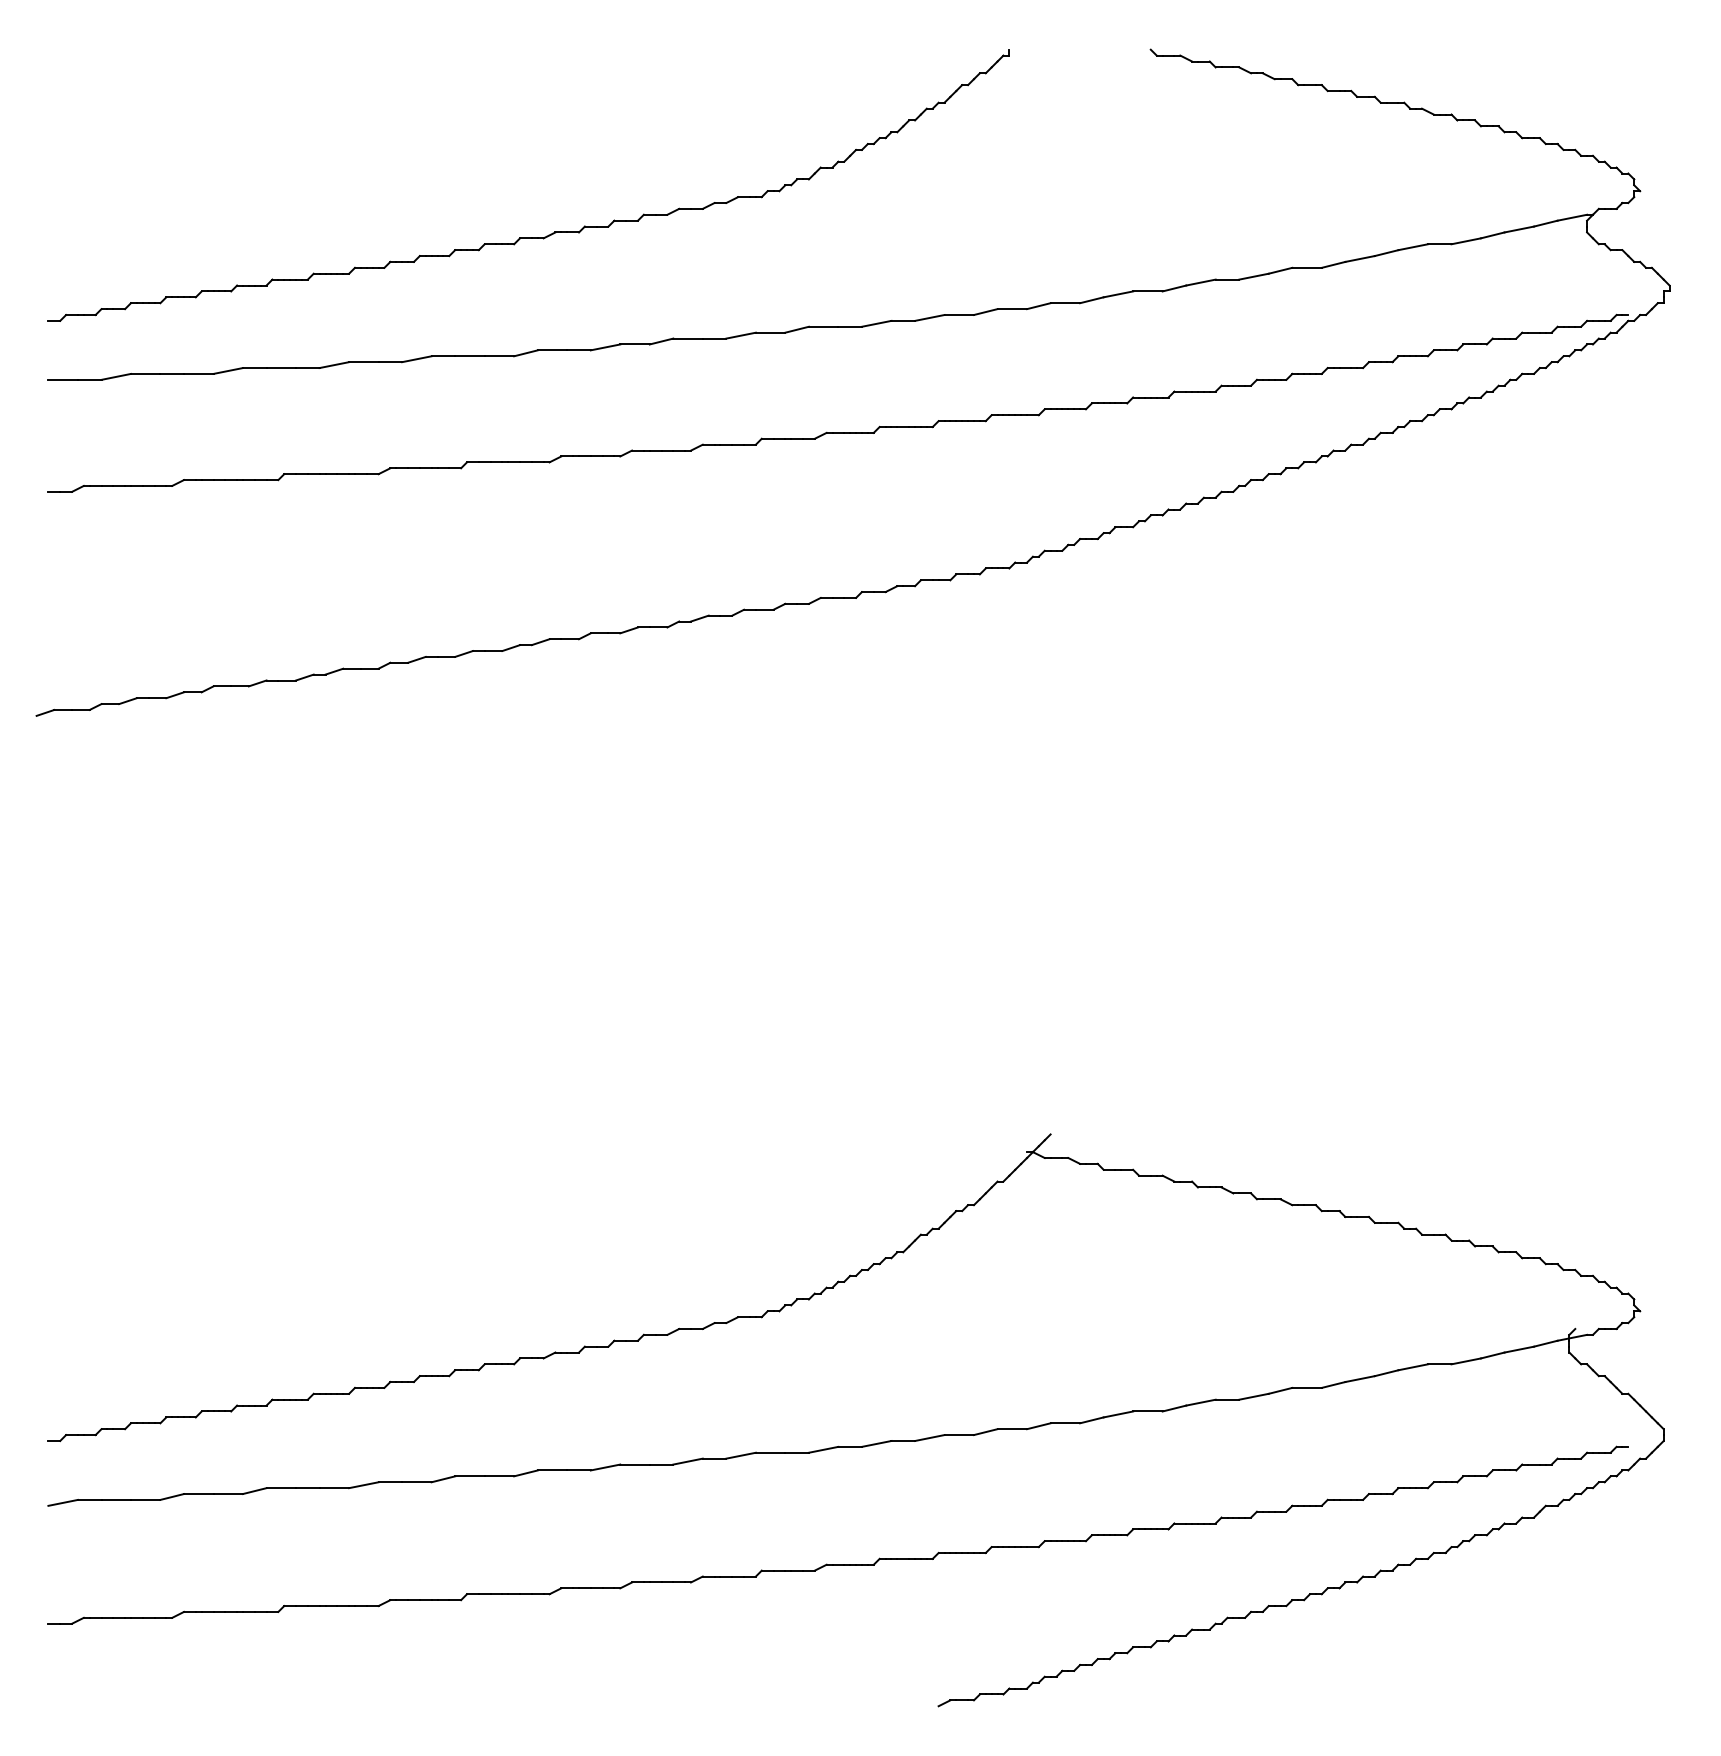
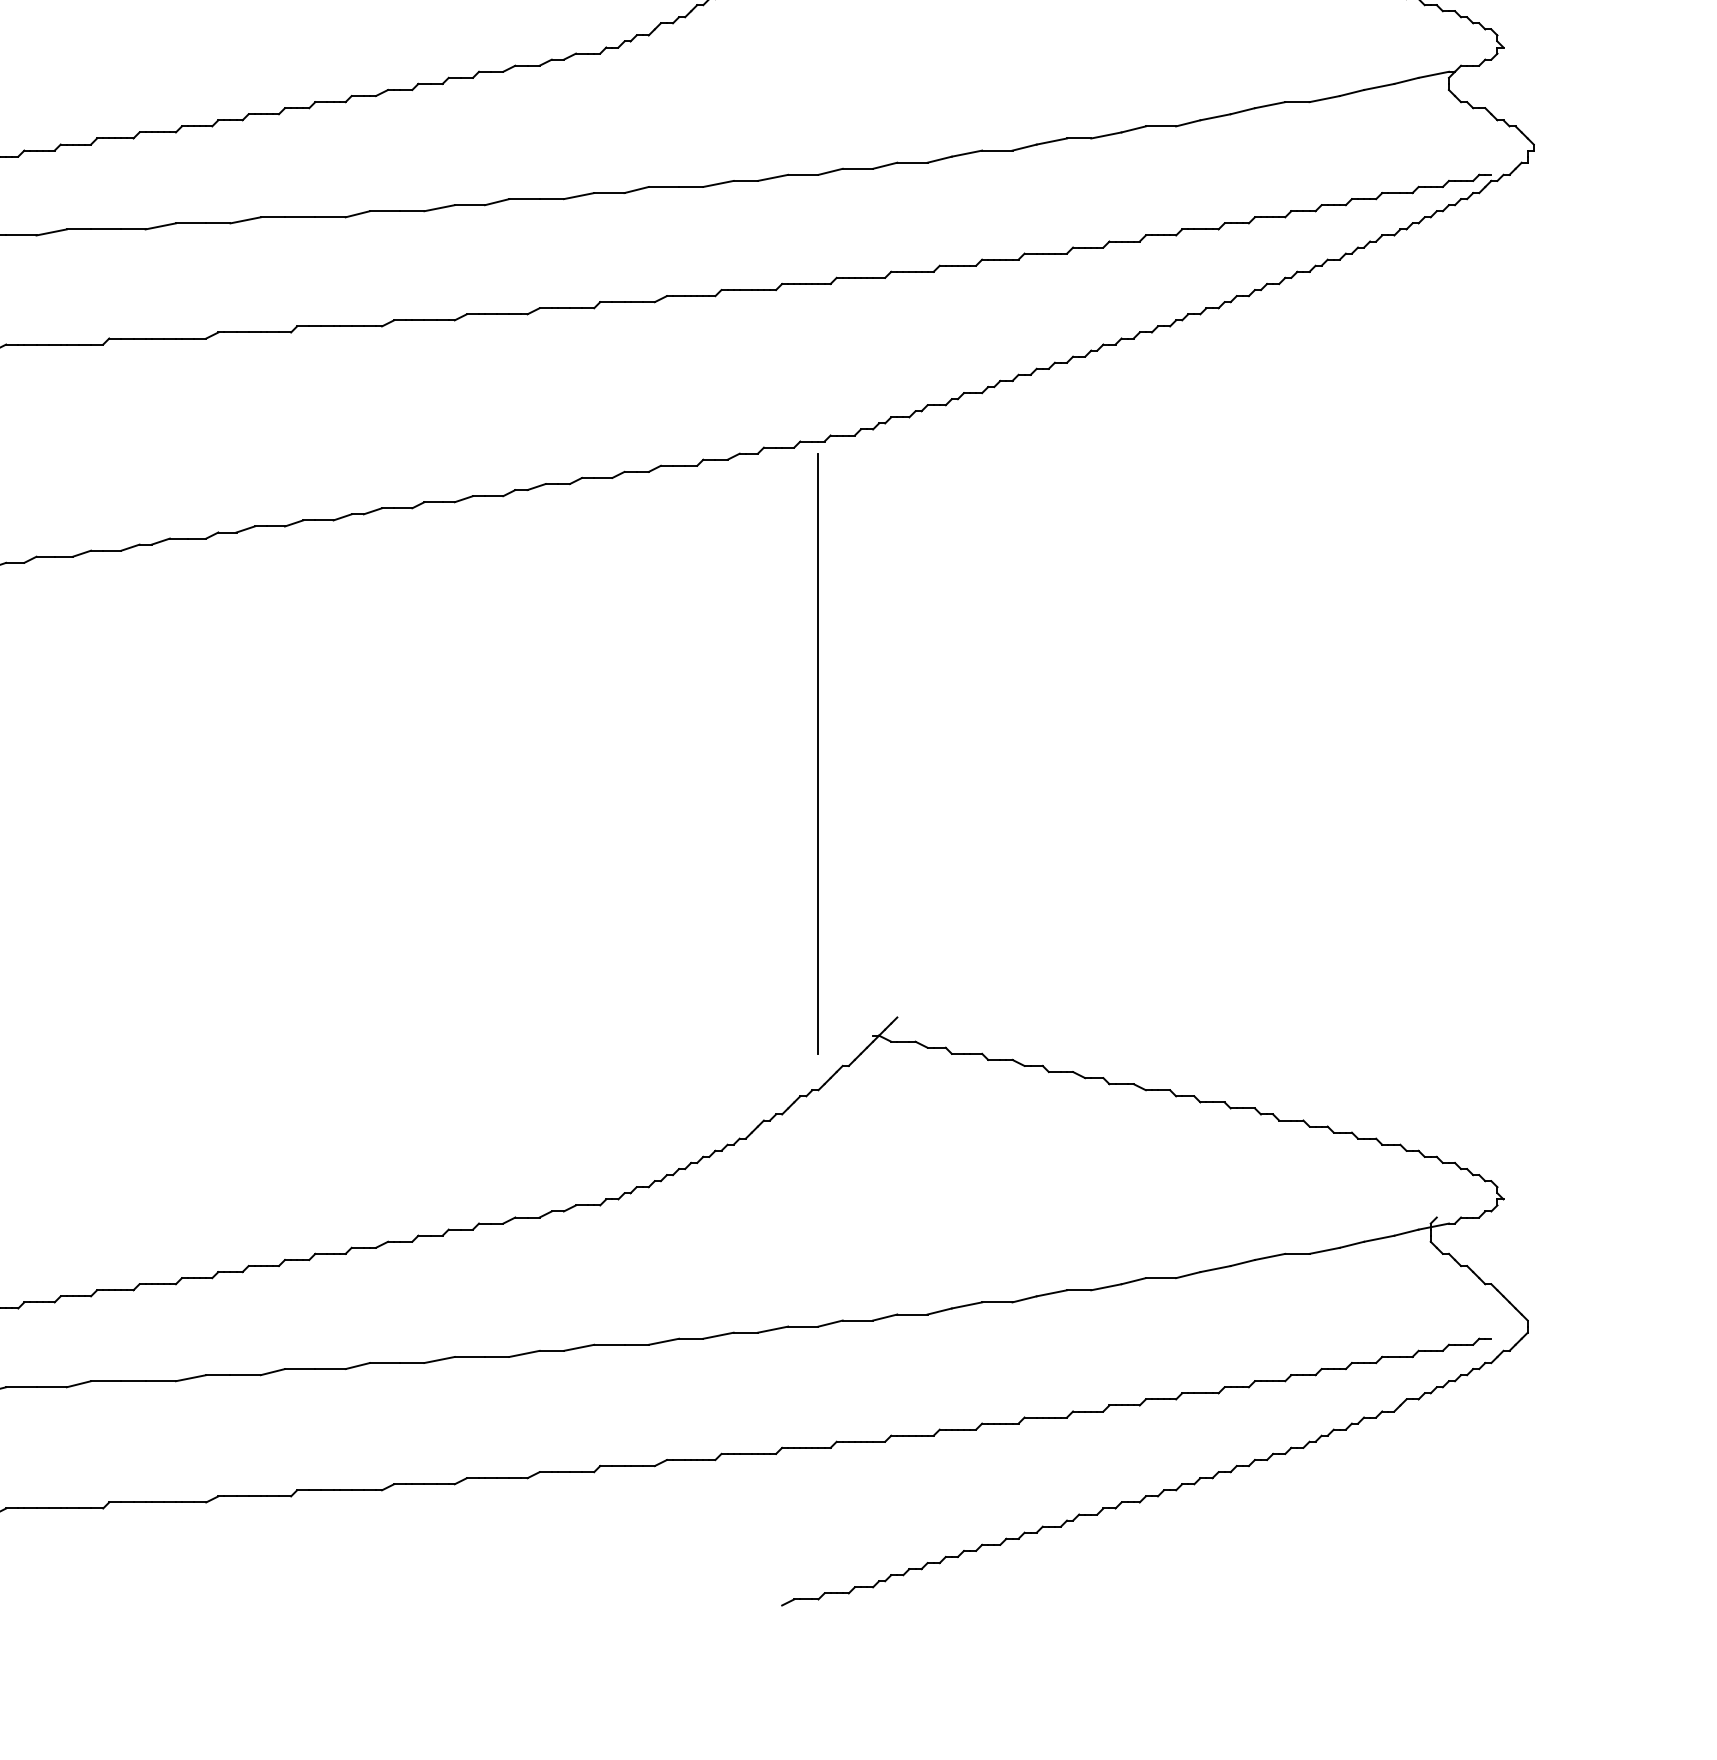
line: (973, 877) -> (818, 753), added

